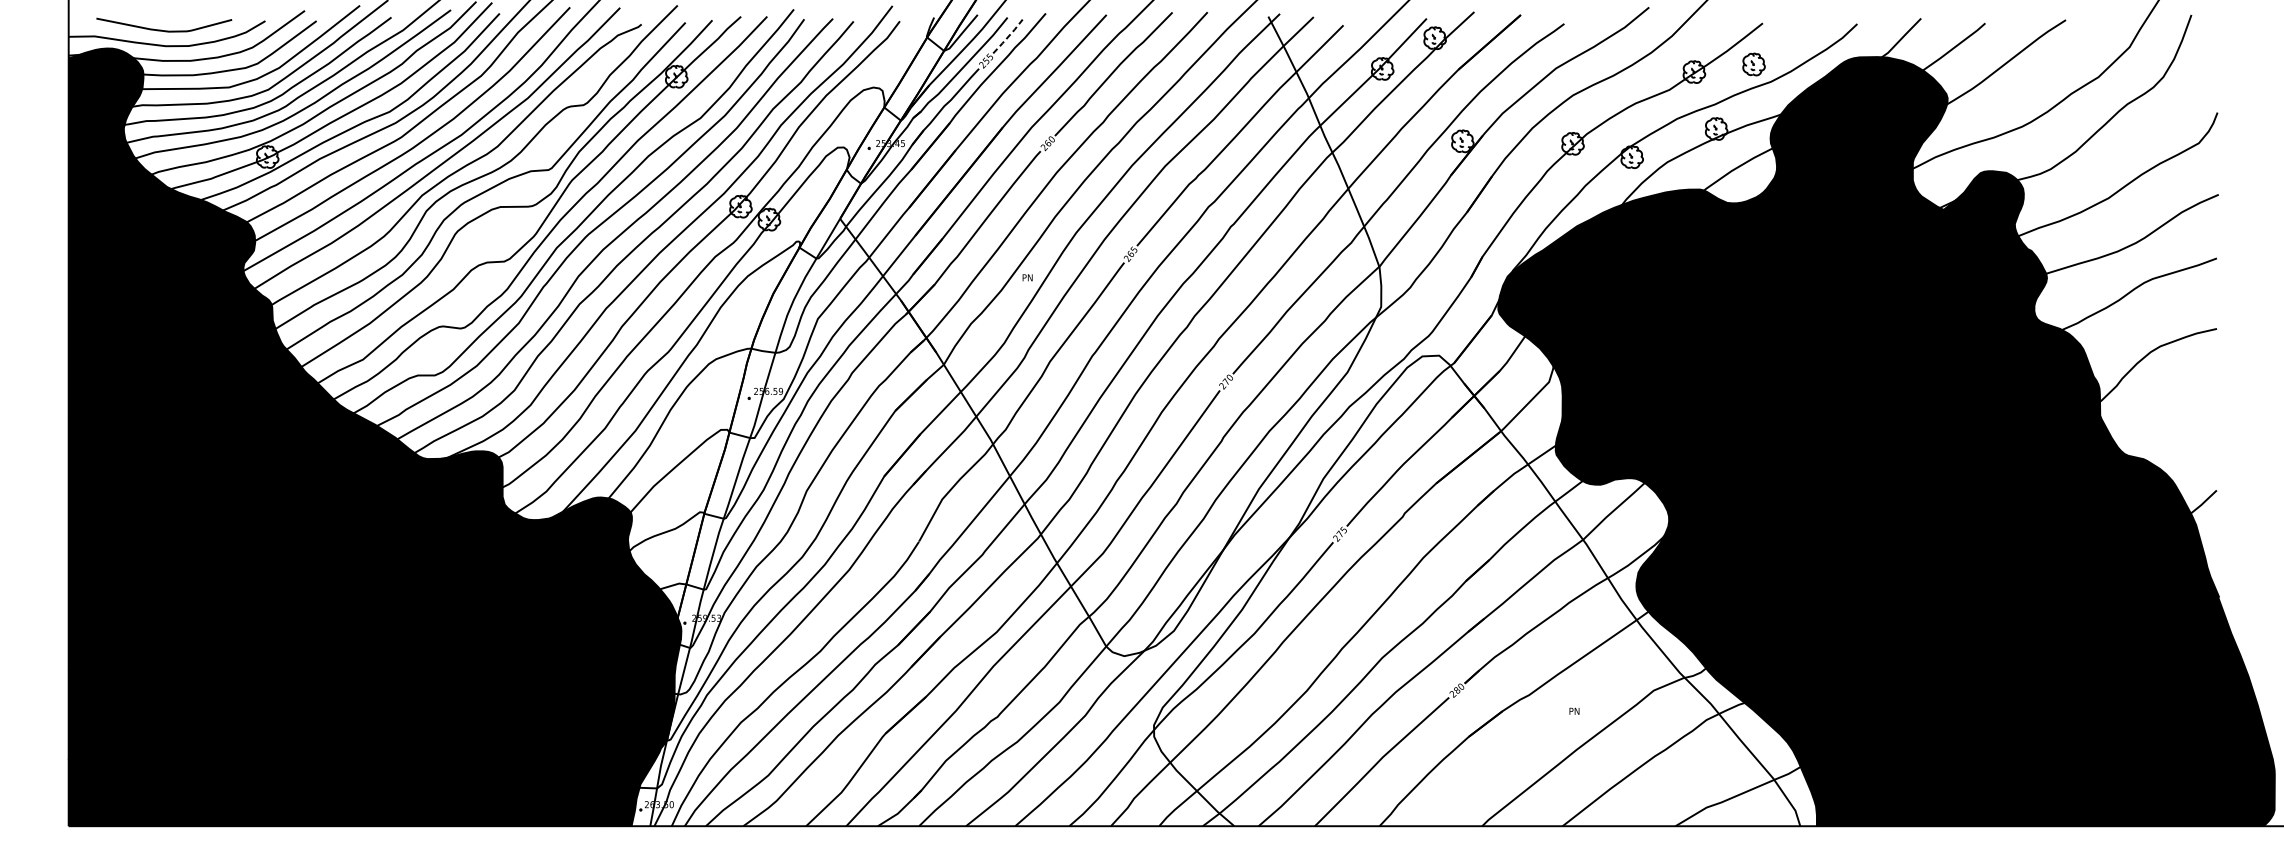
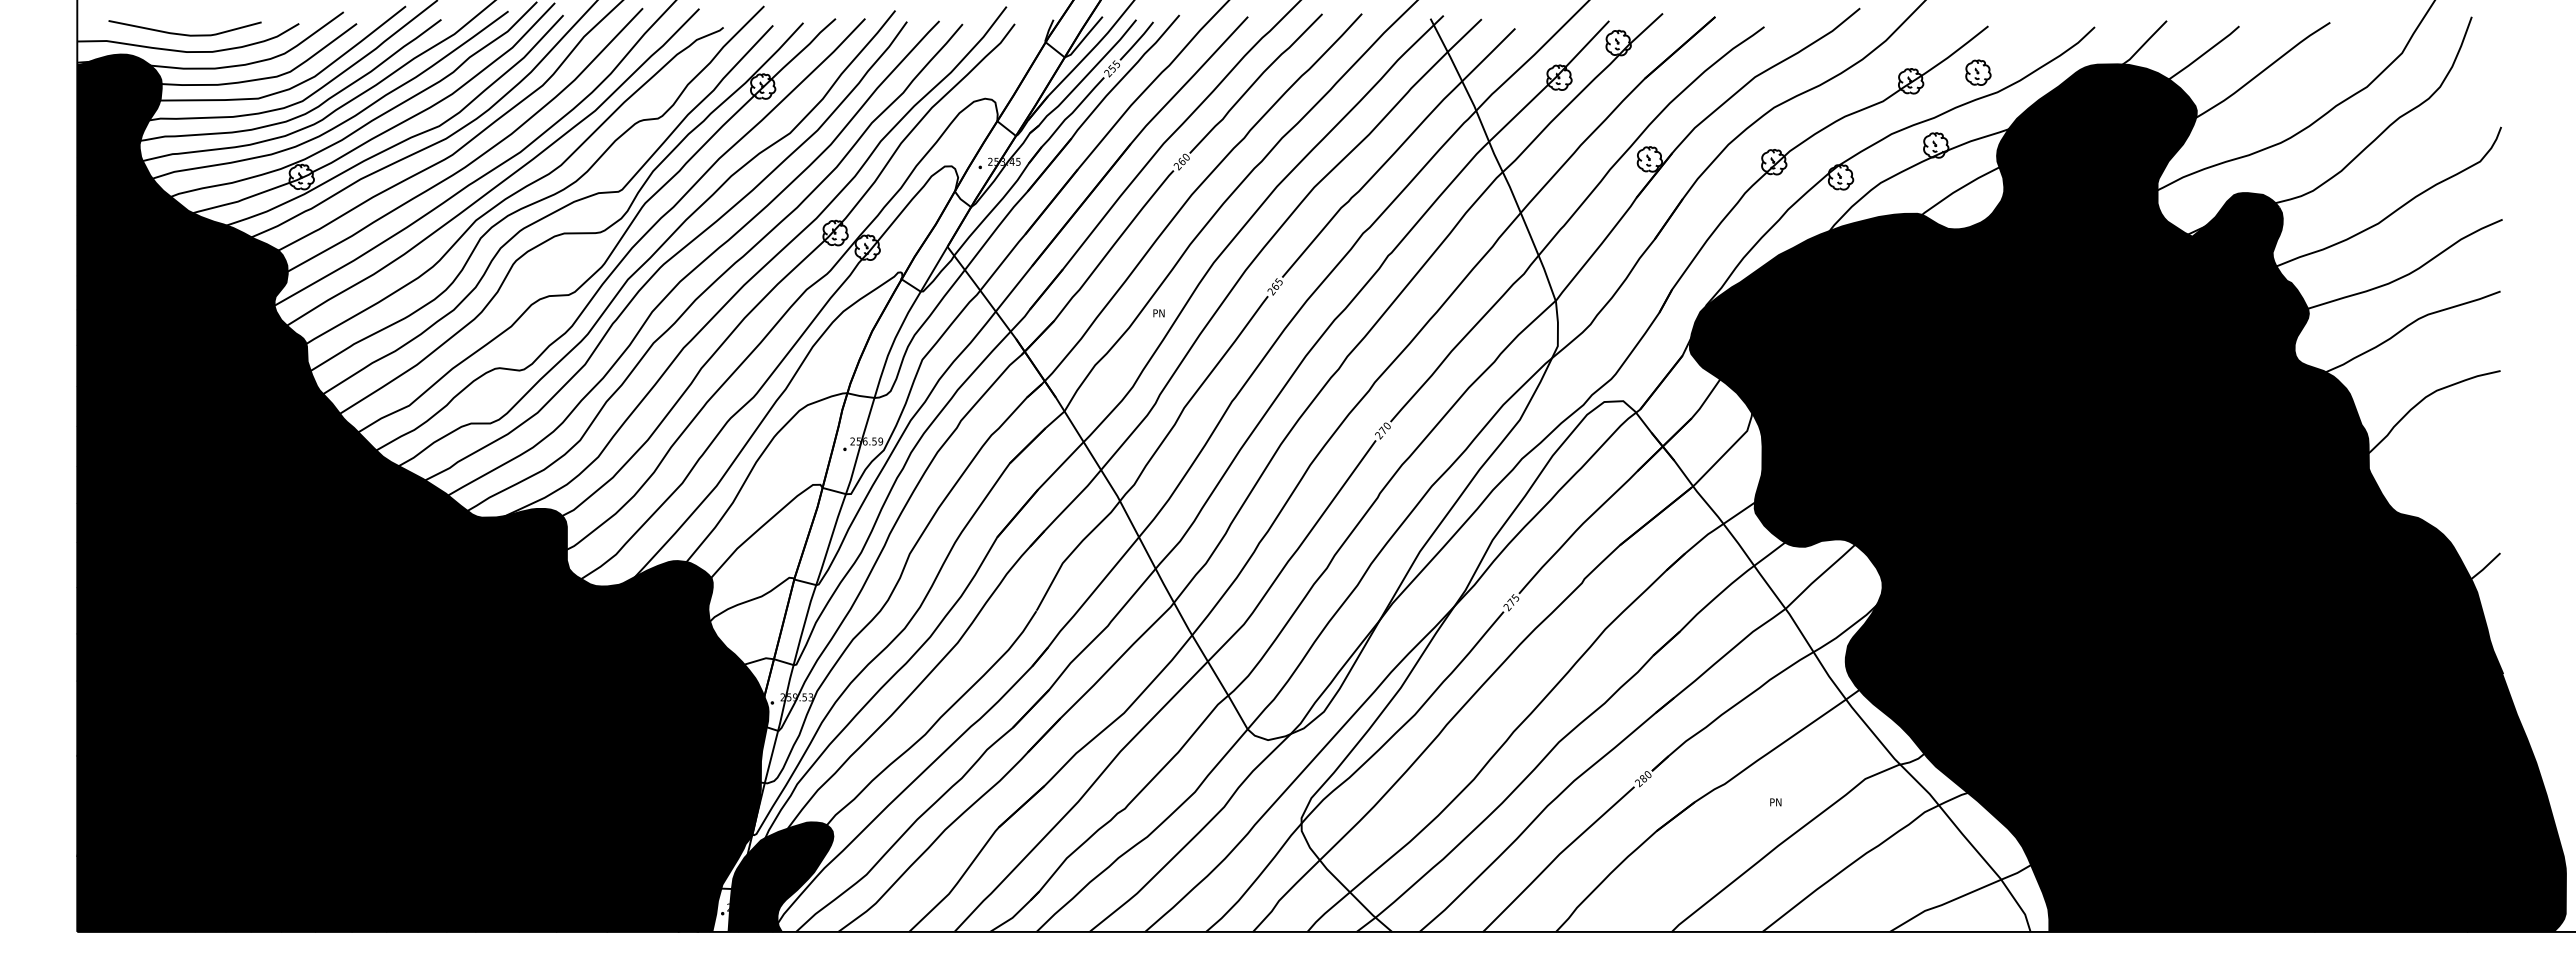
line: (1008, 36) -> (1137, 41), dashed -> solid
fill: (692, 777) -> (780, 876), added

